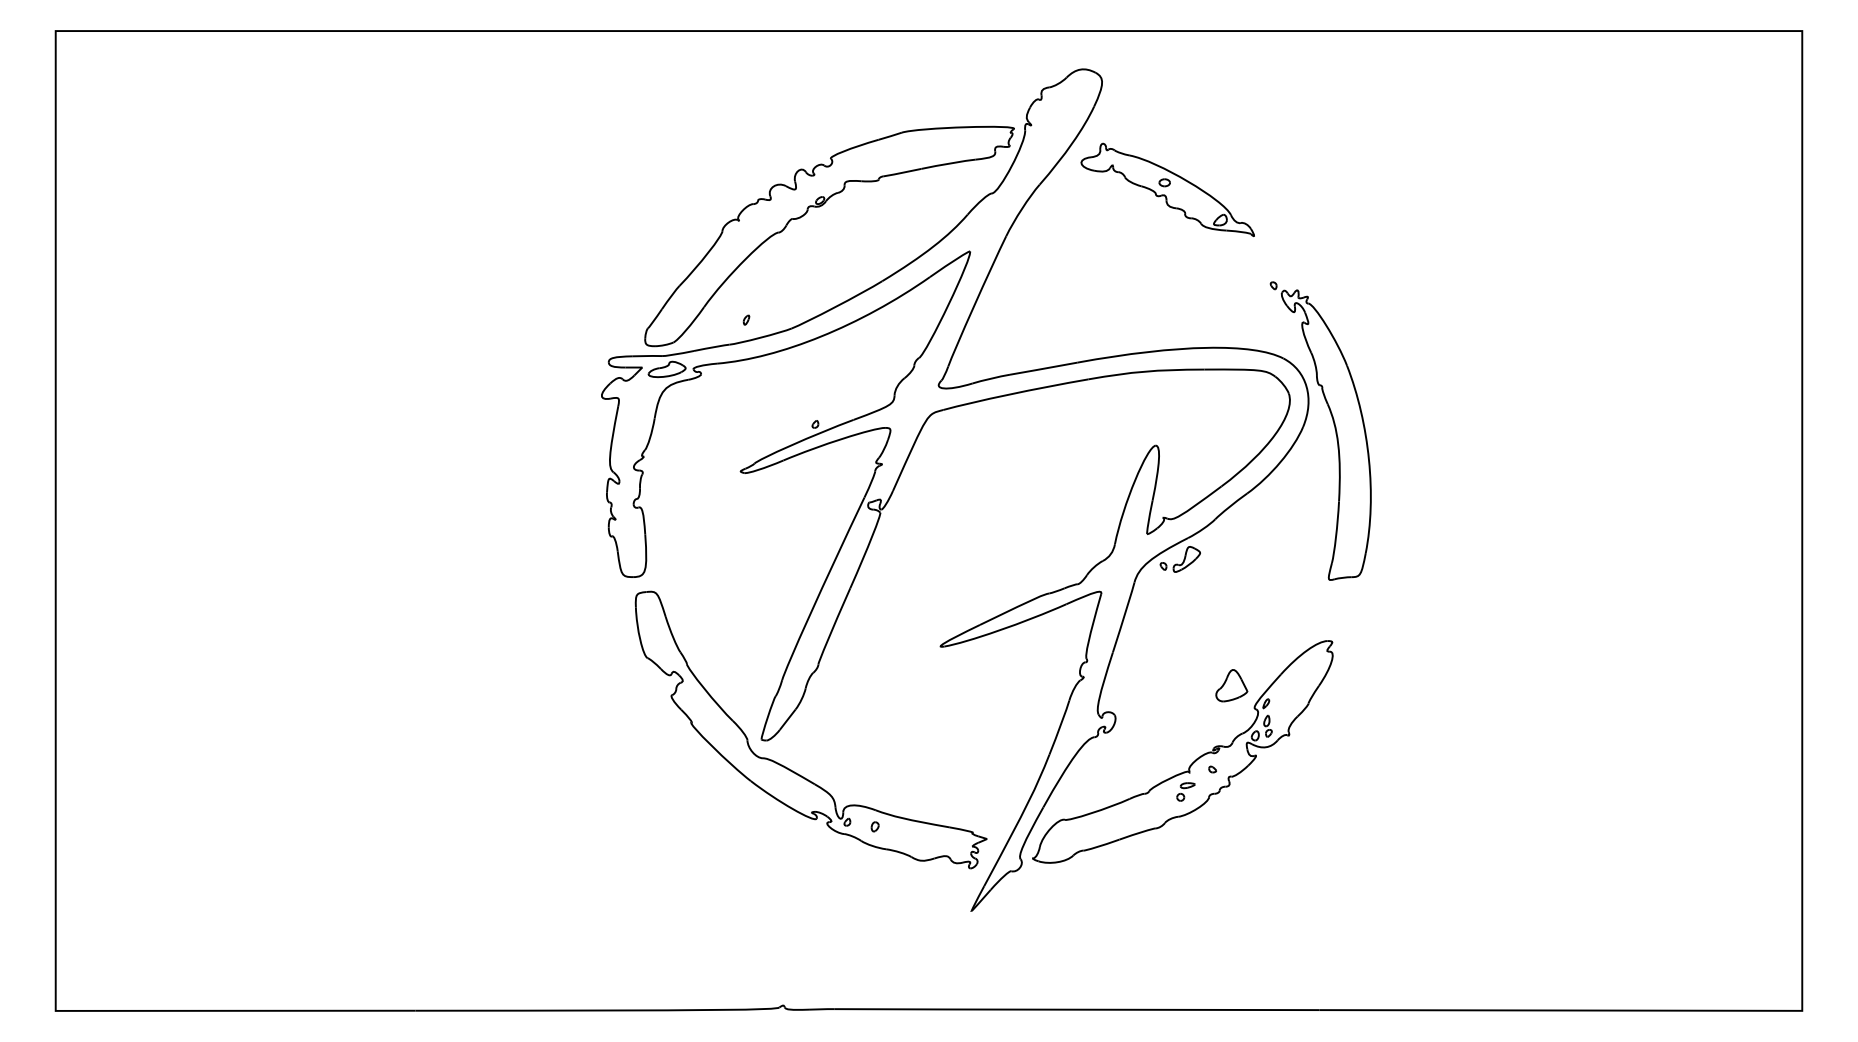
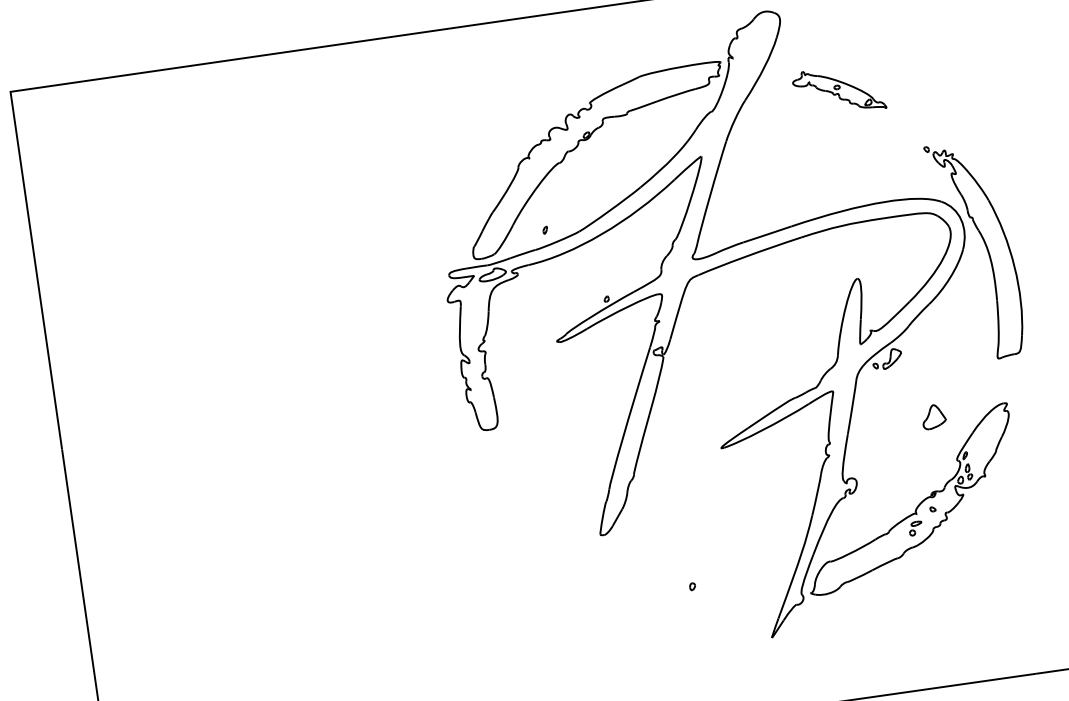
part: (1167, 189) -> (838, 90), size x0.7
part: (1231, 685) -> (933, 416), moved
part: (791, 769) -> (625, 553), removed

